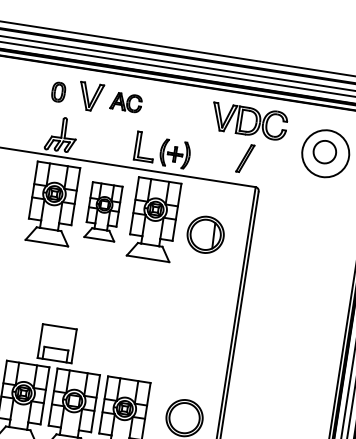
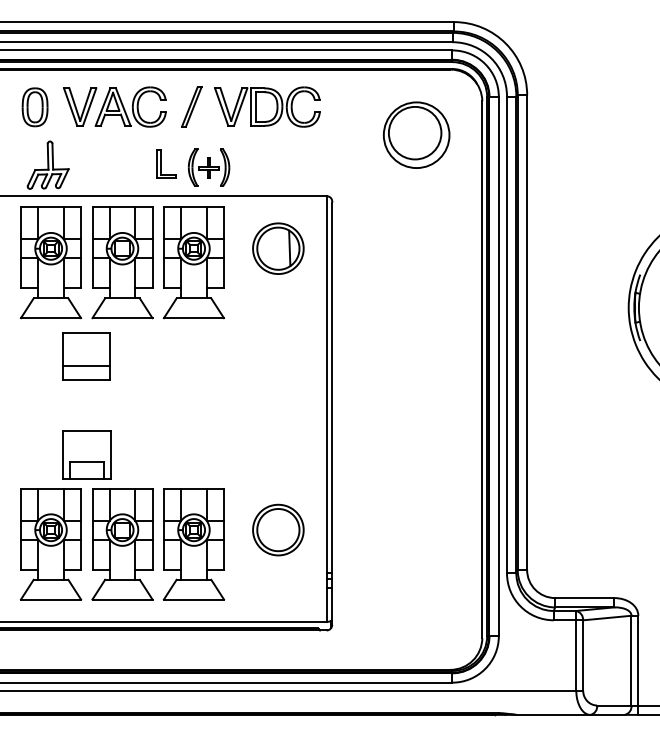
part: (58, 92) -> (34, 107), size x1.43
part: (126, 102) -> (130, 106), size x1.67
part: (249, 121) -> (267, 106), moved
part: (145, 146) -> (166, 163), size x0.71
circle: (324, 151) -> (414, 132), size x1.67
part: (245, 158) -> (191, 106), moved
part: (103, 211) -> (122, 262), size x1.43
part: (205, 234) -> (278, 248), moved
part: (67, 274) -> (86, 356), added

